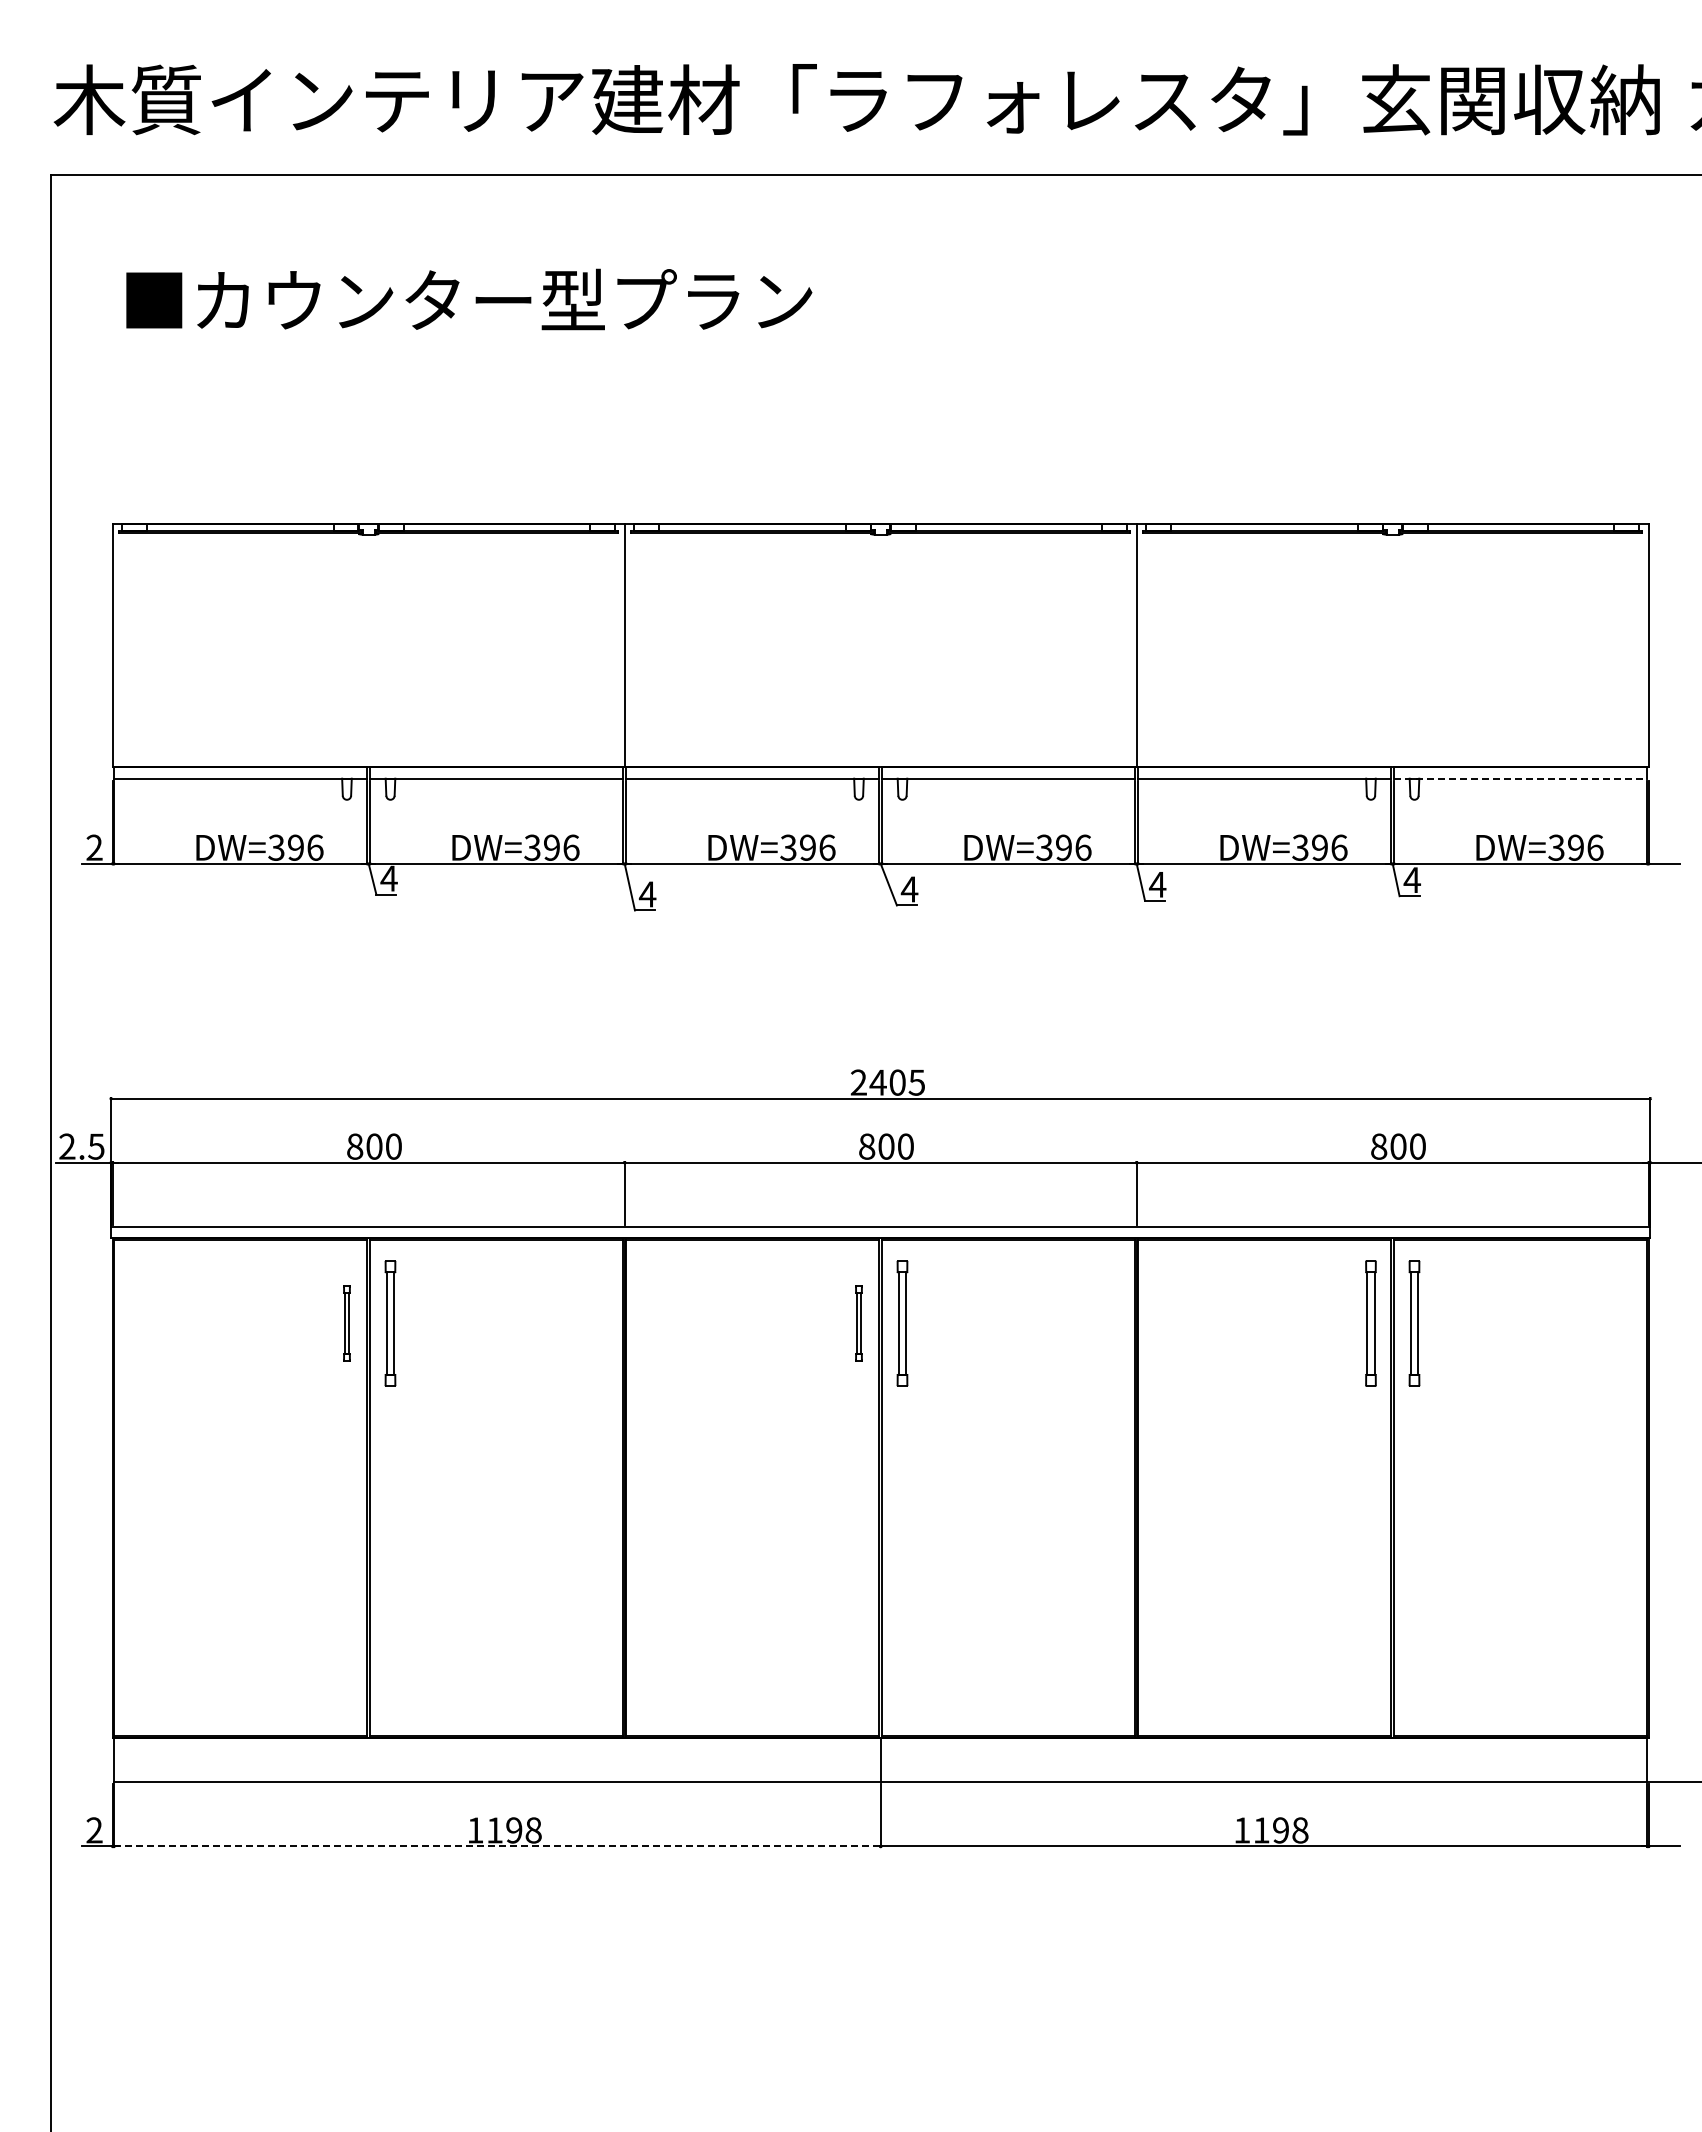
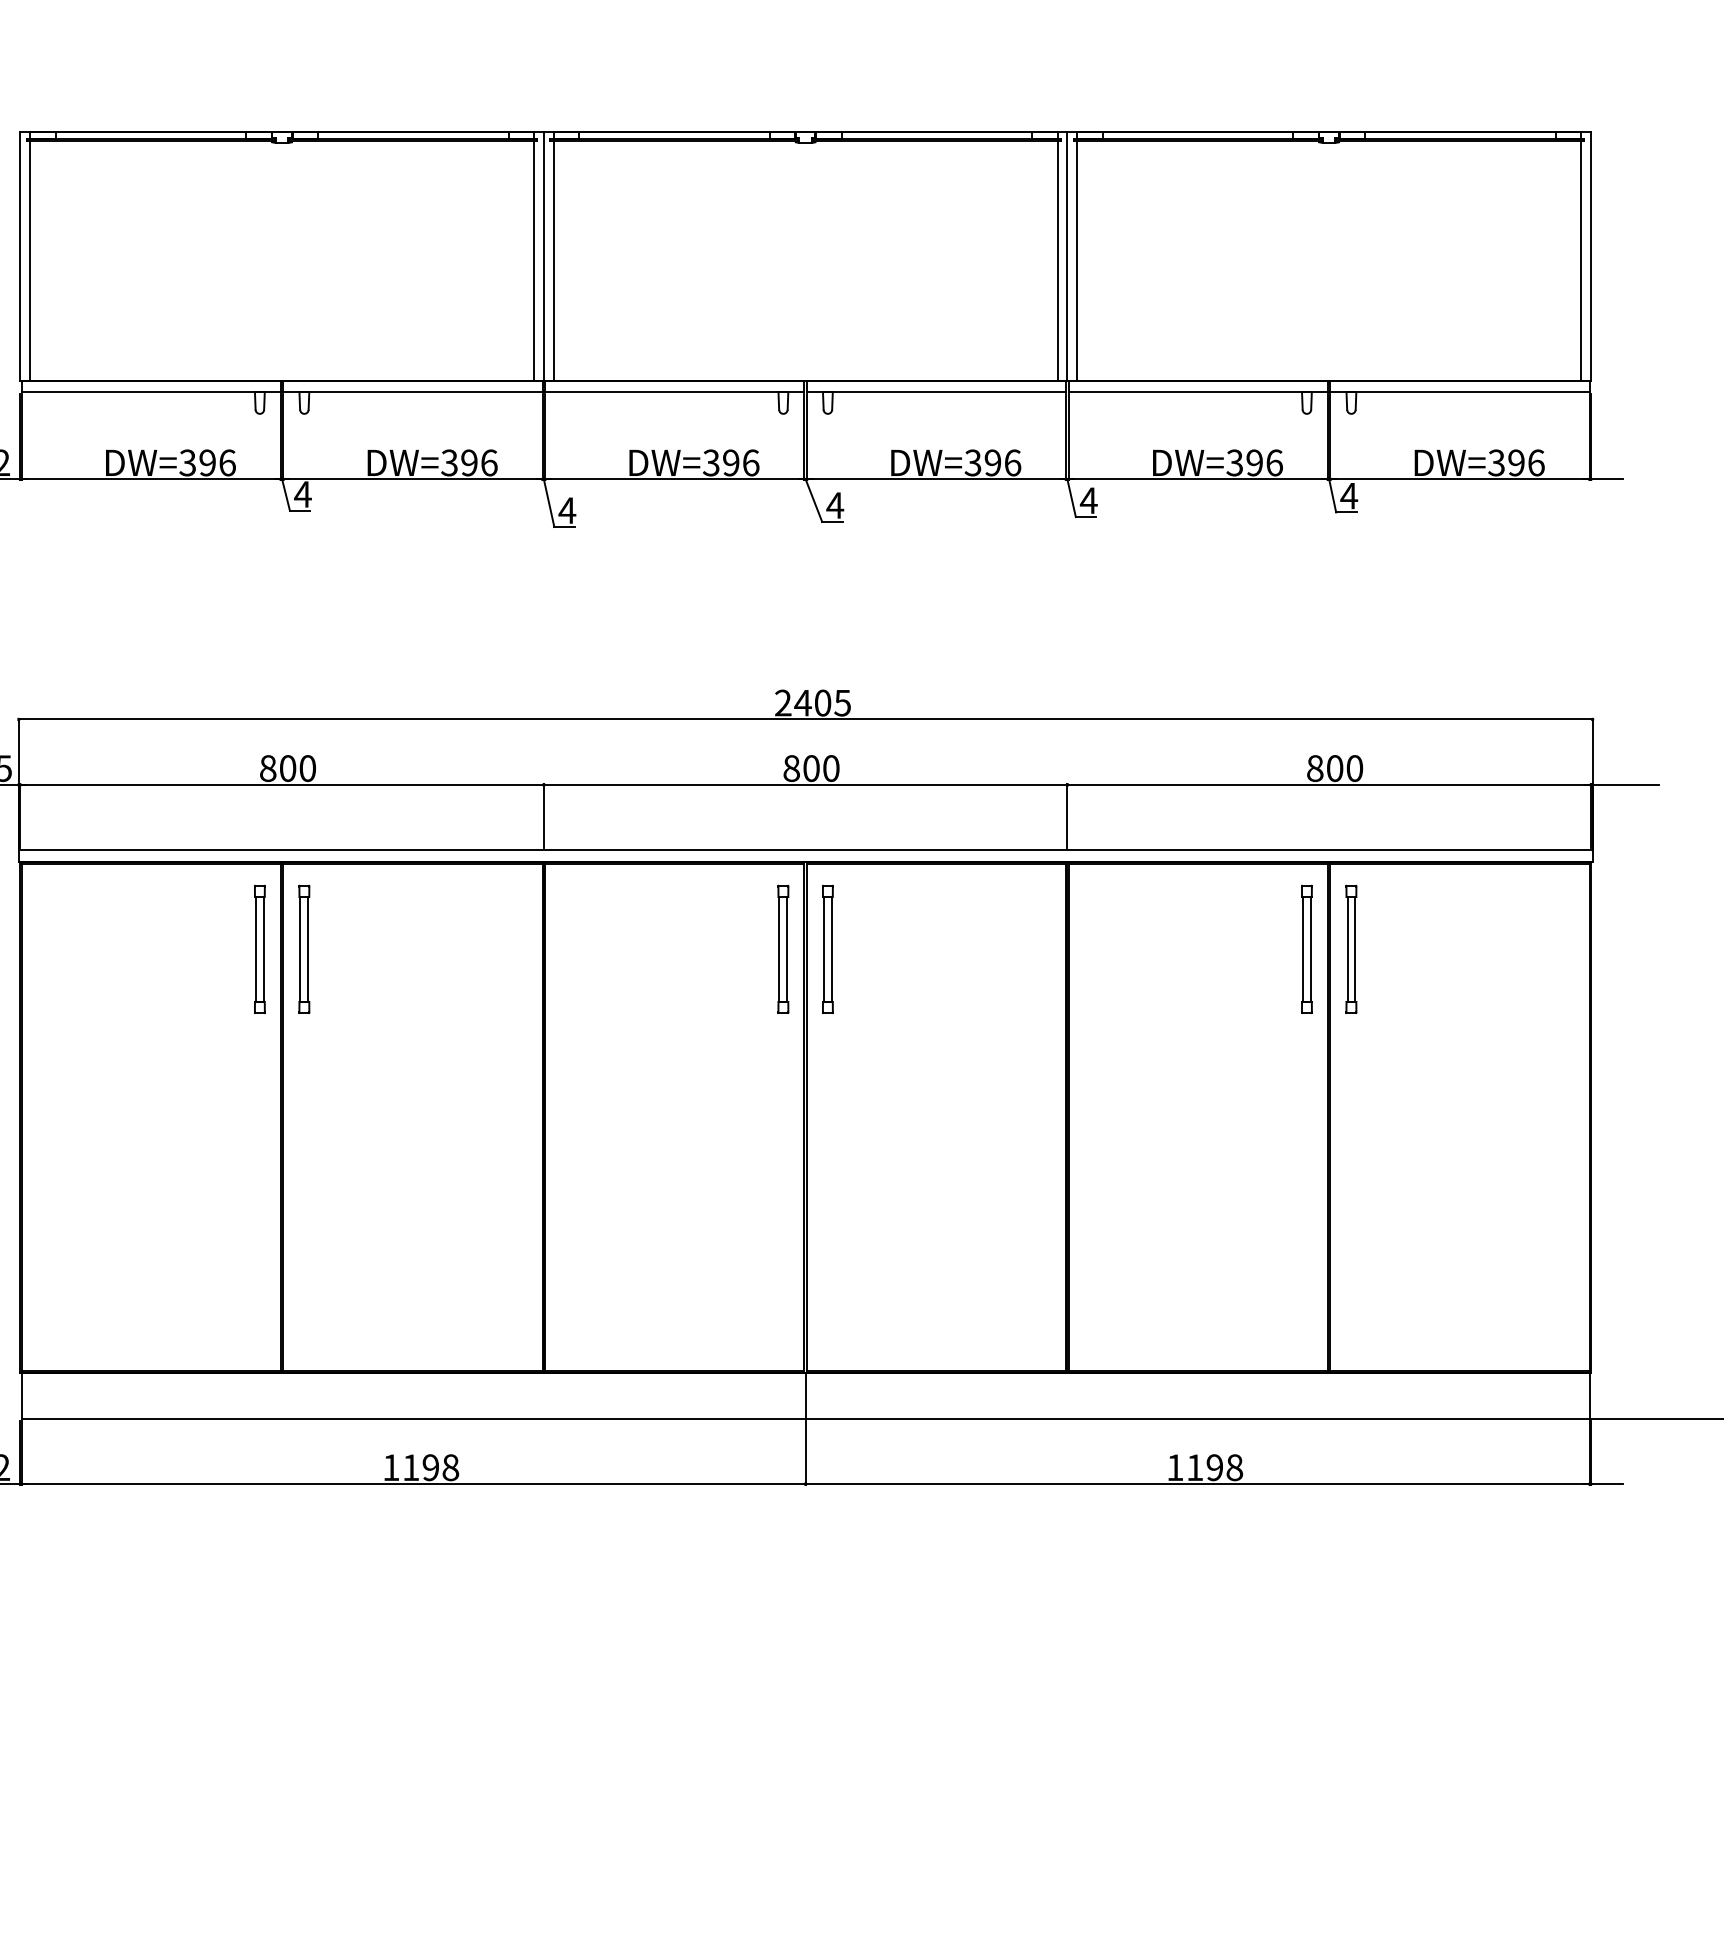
line: (122, 650) -> (30, 261), added
line: (615, 650) -> (534, 261), added
line: (634, 650) -> (553, 261), added
line: (1127, 650) -> (1057, 261), added
line: (1146, 650) -> (1077, 261), added
line: (1639, 650) -> (1581, 261), added
line: (1520, 778) -> (1459, 392), dashed -> solid
part: (346, 1323) -> (259, 949), size x1.67
part: (858, 1323) -> (782, 949), size x1.67
line: (497, 1846) -> (413, 1484), dashed -> solid

